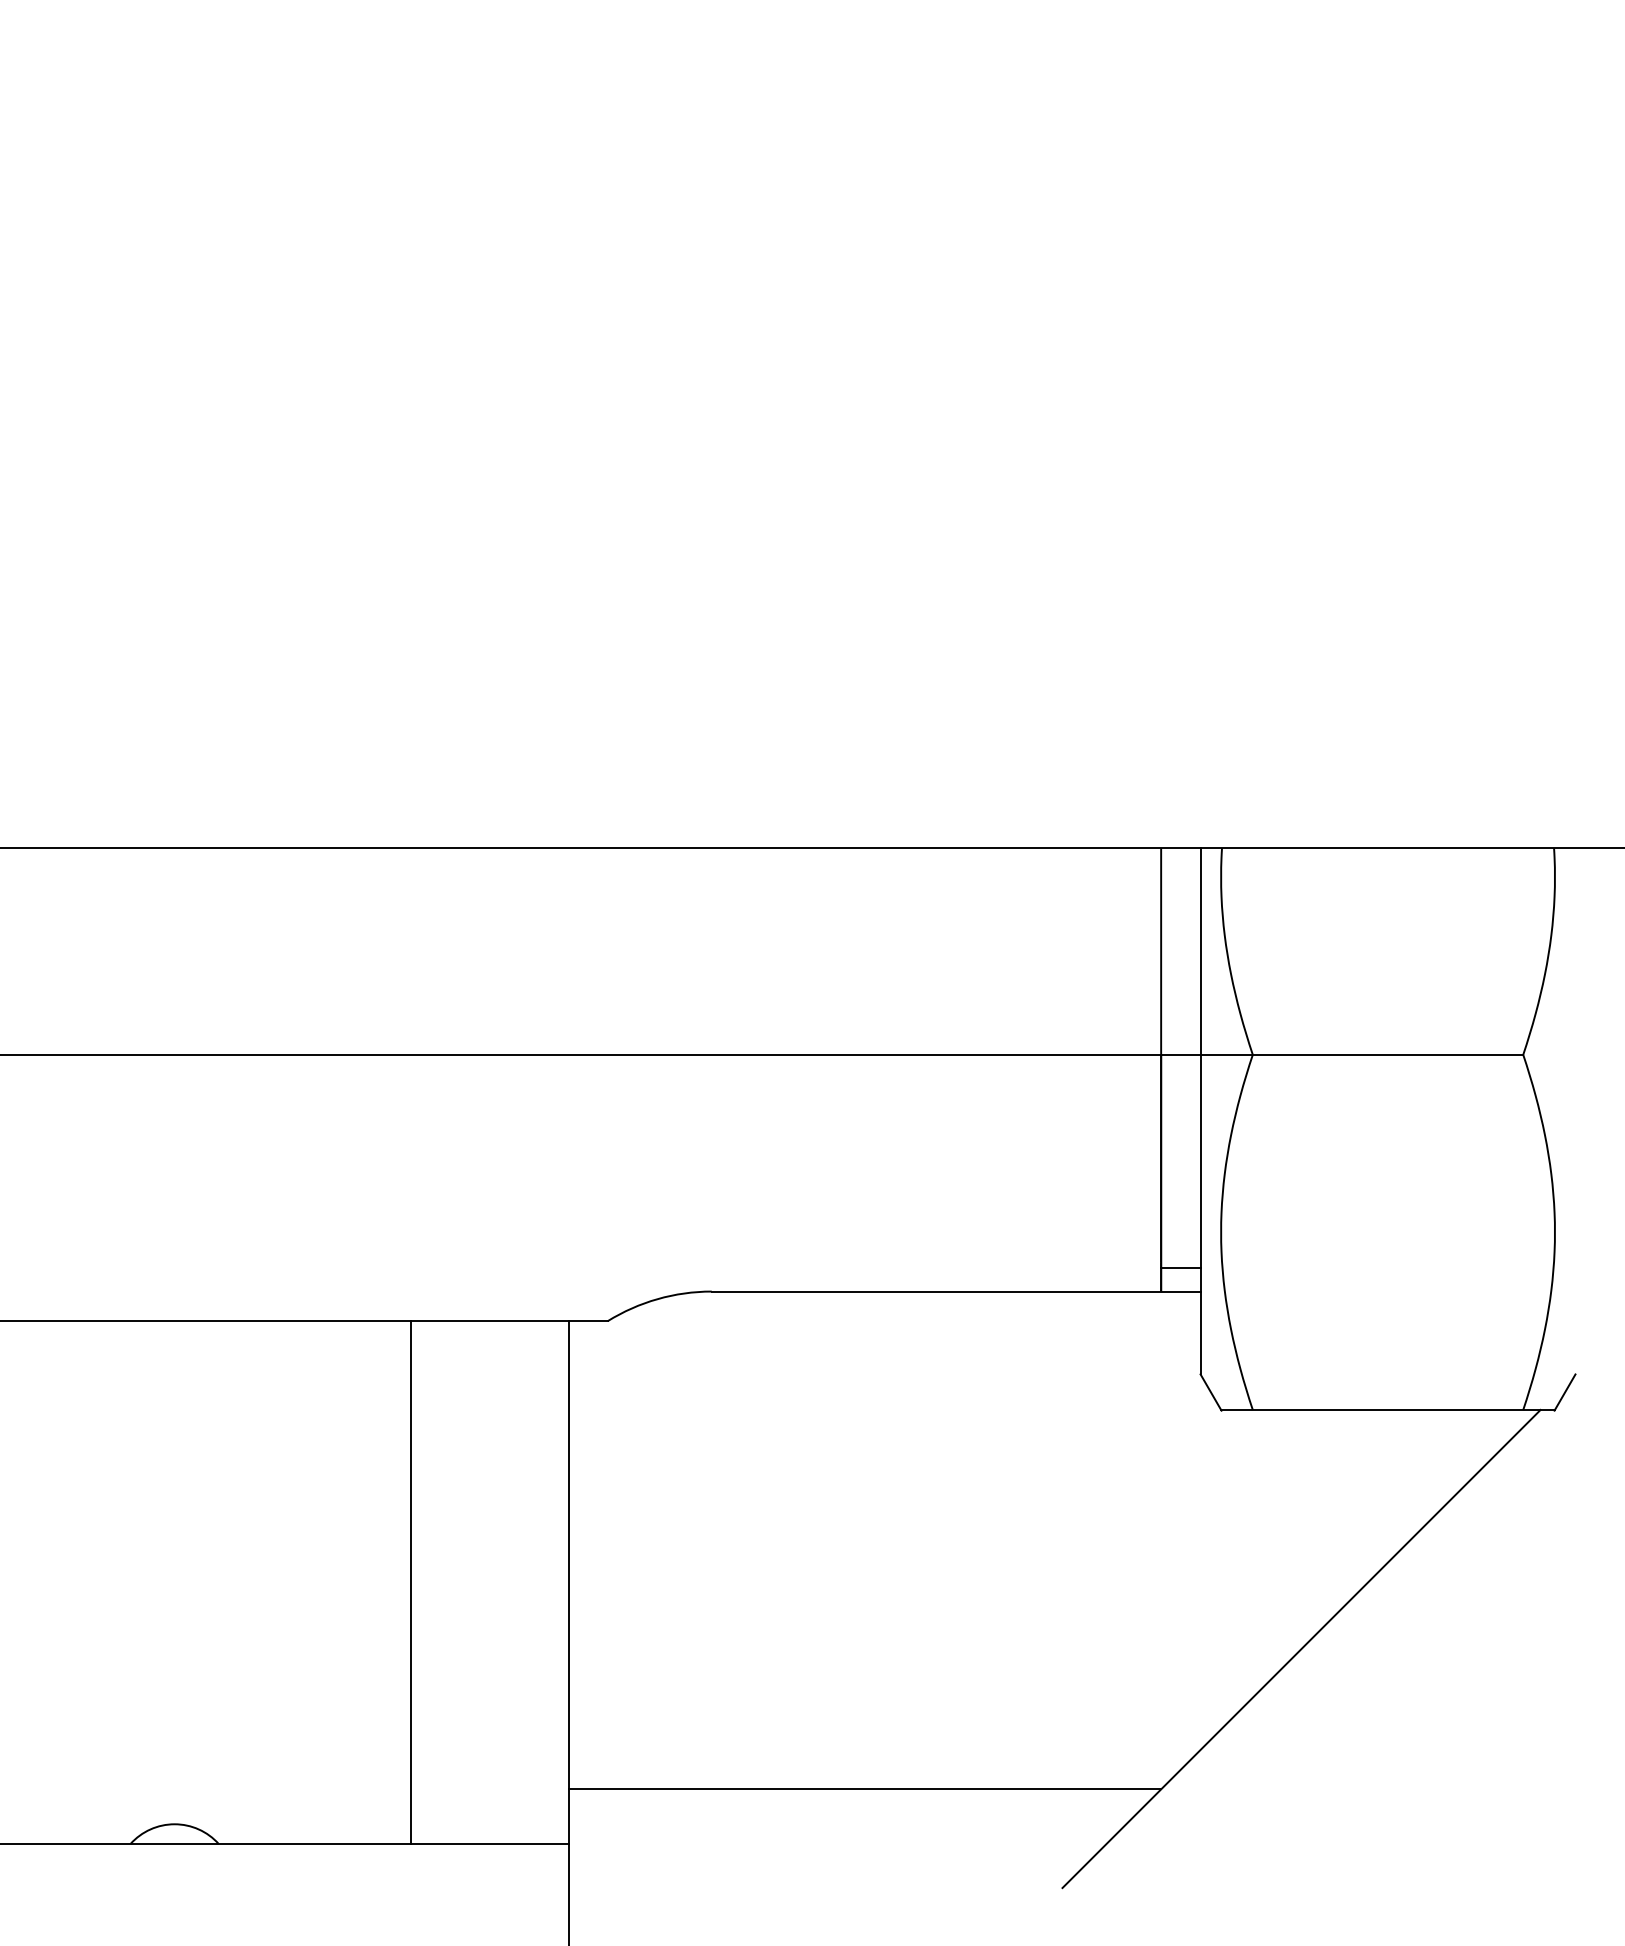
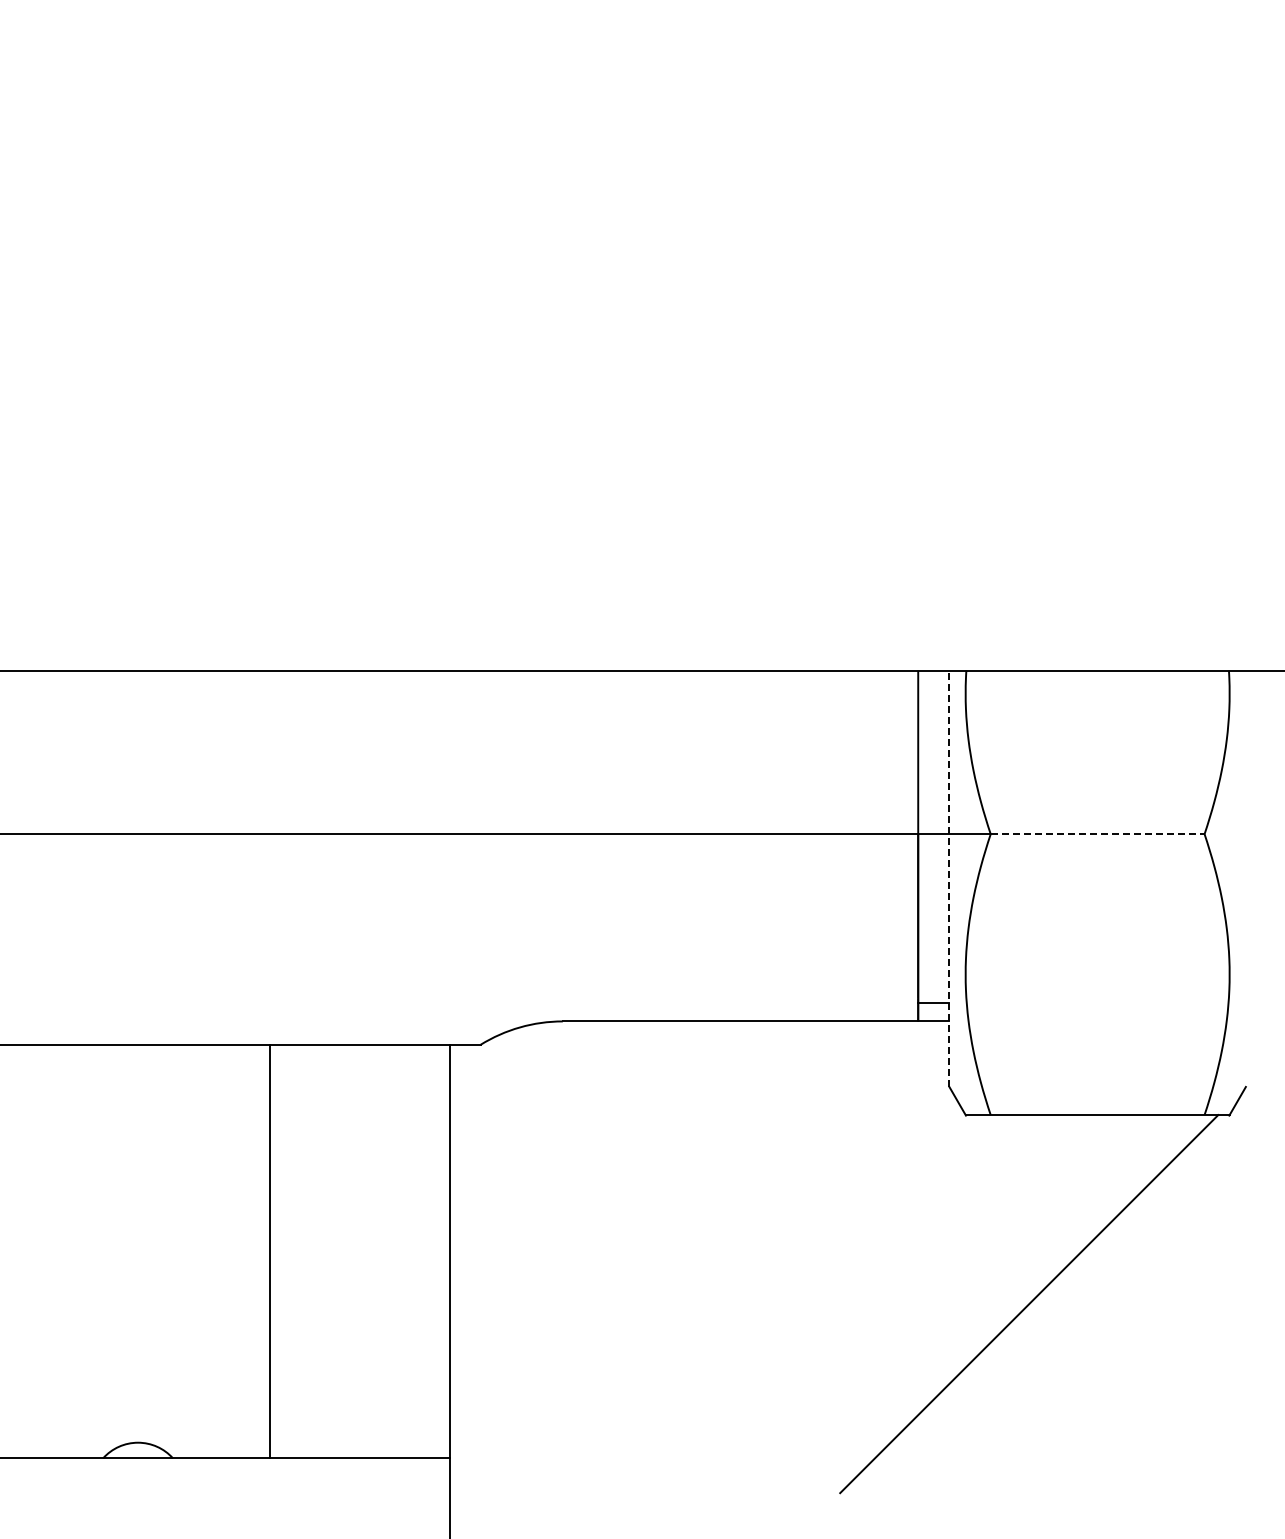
line: (1387, 1055) -> (1097, 834), solid -> dashed
line: (1200, 1110) -> (949, 878), solid -> dashed
line: (411, 1582) -> (270, 1251), moved
line: (865, 1789) -> (684, 1415), removed

